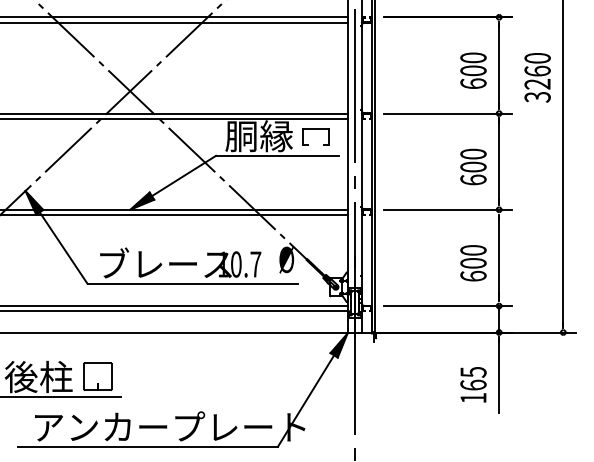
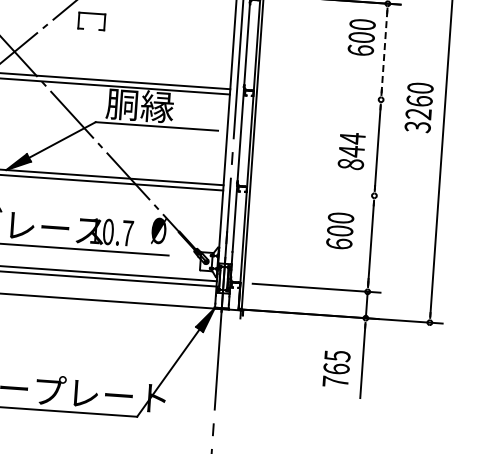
line: (499, 65) -> (384, 51), solid -> dashed
text: (473, 70) -> (361, 37), moved
text: (537, 77) -> (419, 107), moved
line: (447, 113) -> (329, 96), removed
part: (315, 129) -> (91, 14), moved
text: (473, 166) -> (351, 150), 600 -> 844
line: (447, 209) -> (322, 191), removed
text: (473, 263) -> (340, 231), moved
text: (473, 397) -> (335, 381), 165 -> 765

